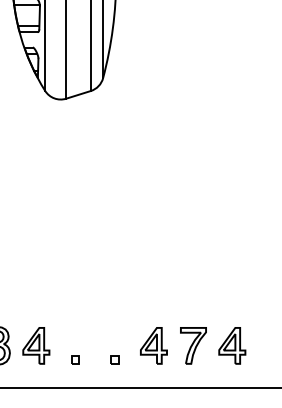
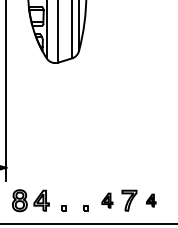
part: (154, 345) -> (107, 200), size x0.7
part: (232, 345) -> (151, 200), size x0.6

